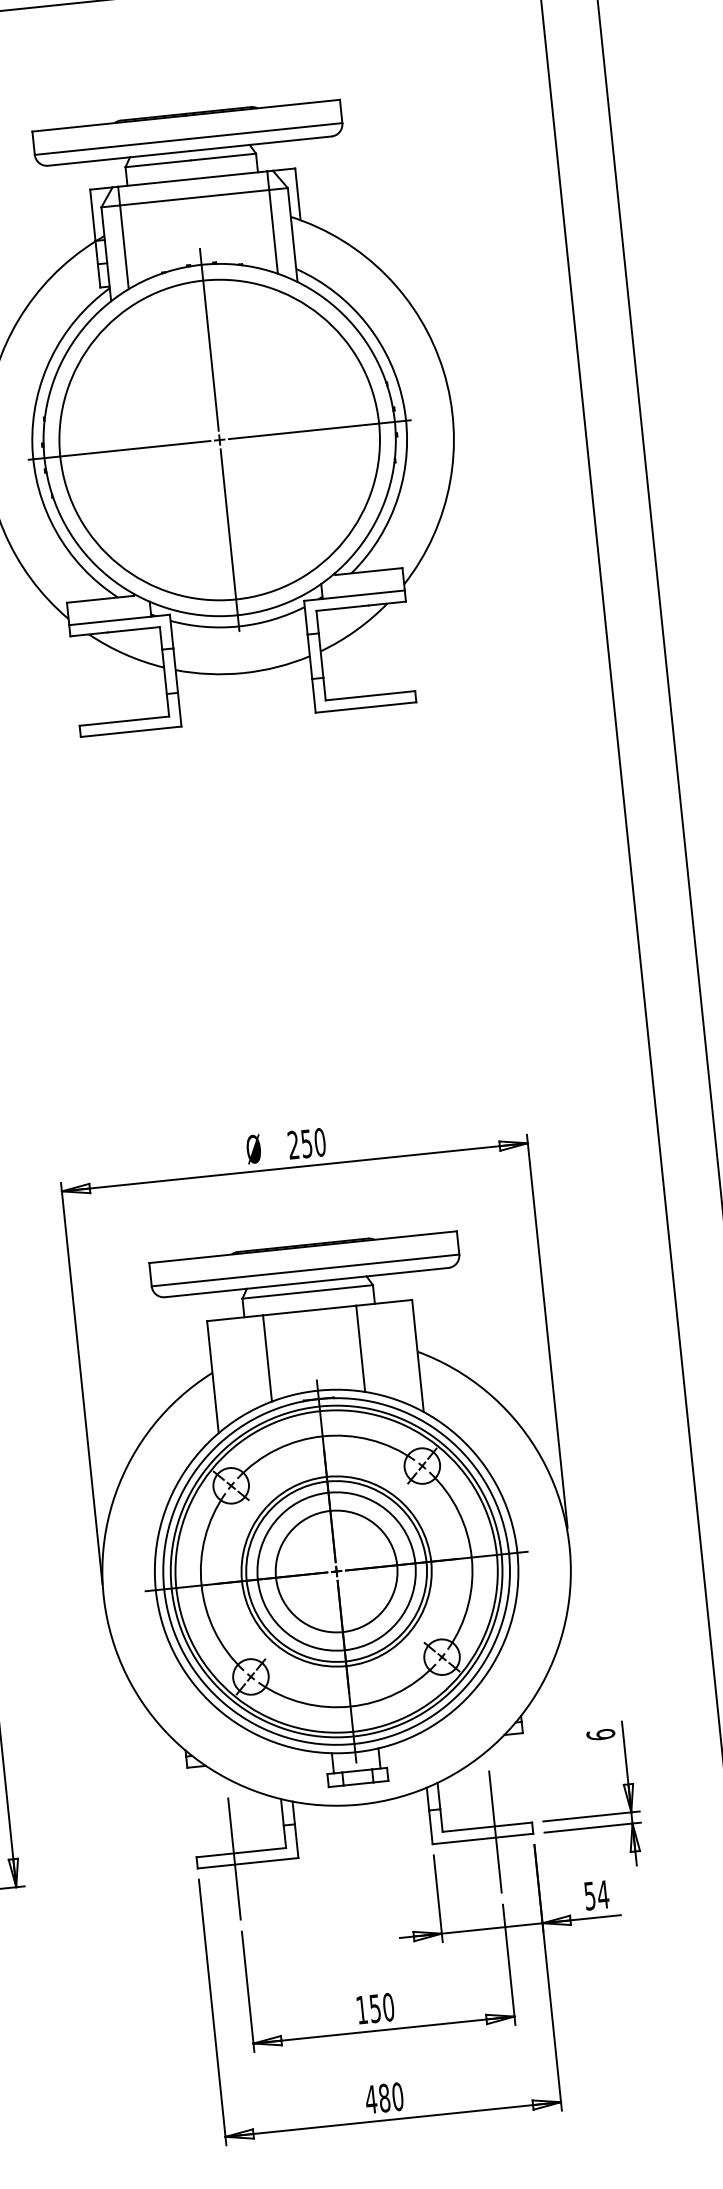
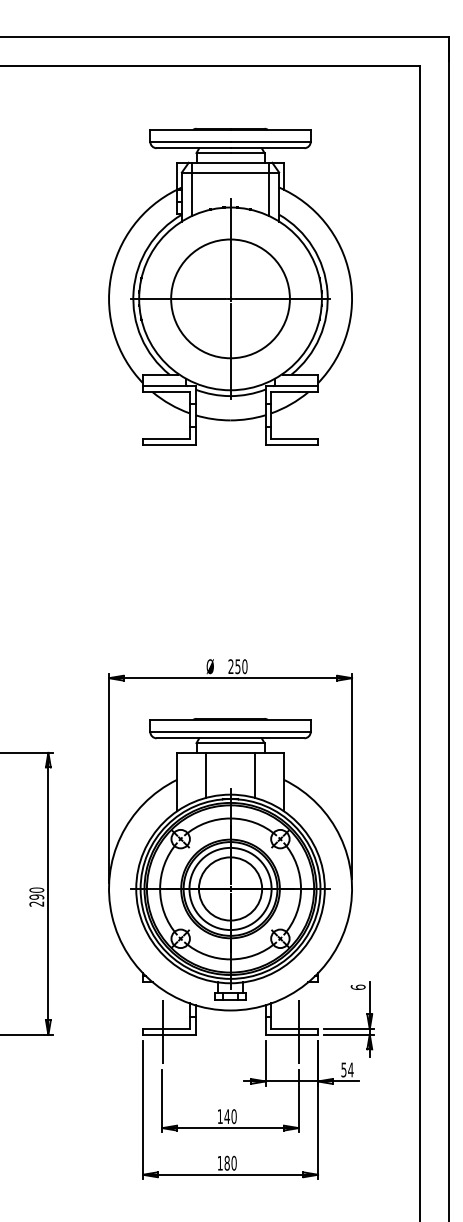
circle: (219, 439) -> (230, 298), size x0.71
text: (373, 2008) -> (226, 1116), 150 -> 140
text: (371, 2099) -> (220, 1163), 480 -> 180

